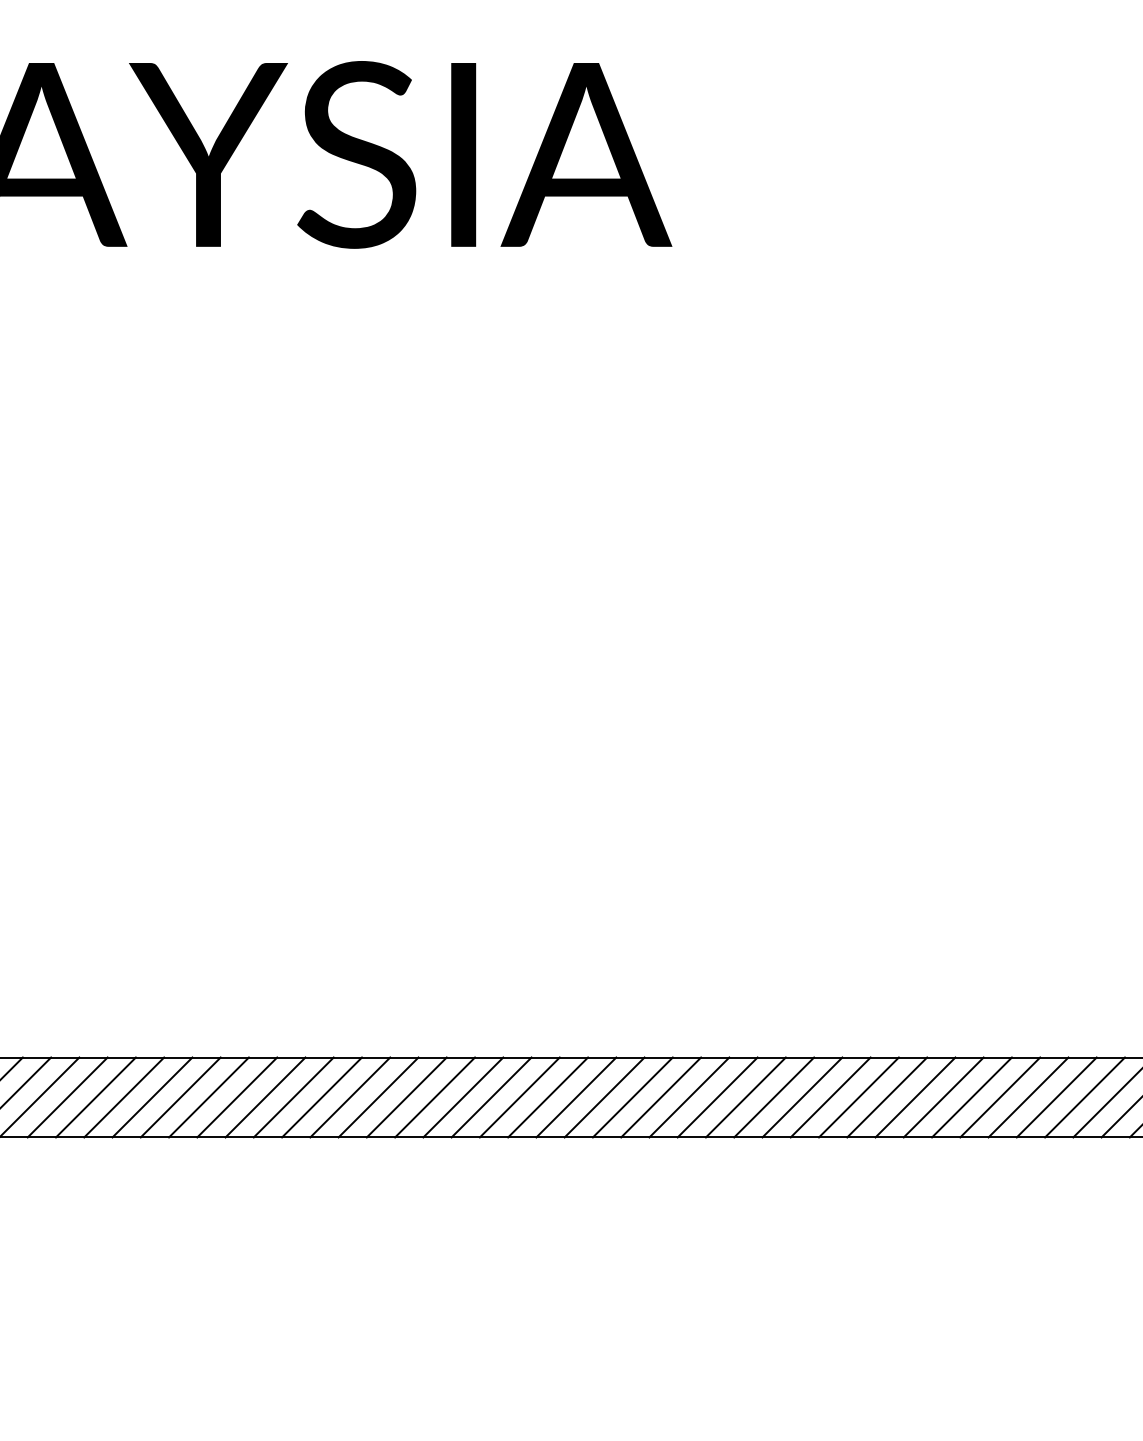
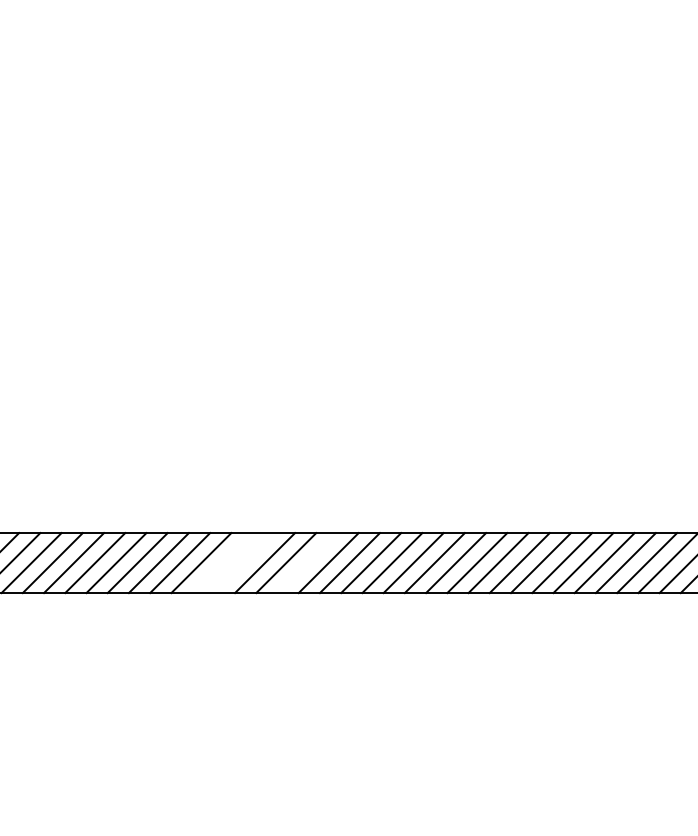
line: (293, 1097) -> (222, 563), removed
line: (322, 1097) -> (244, 563), removed
line: (406, 1097) -> (307, 563), removed

